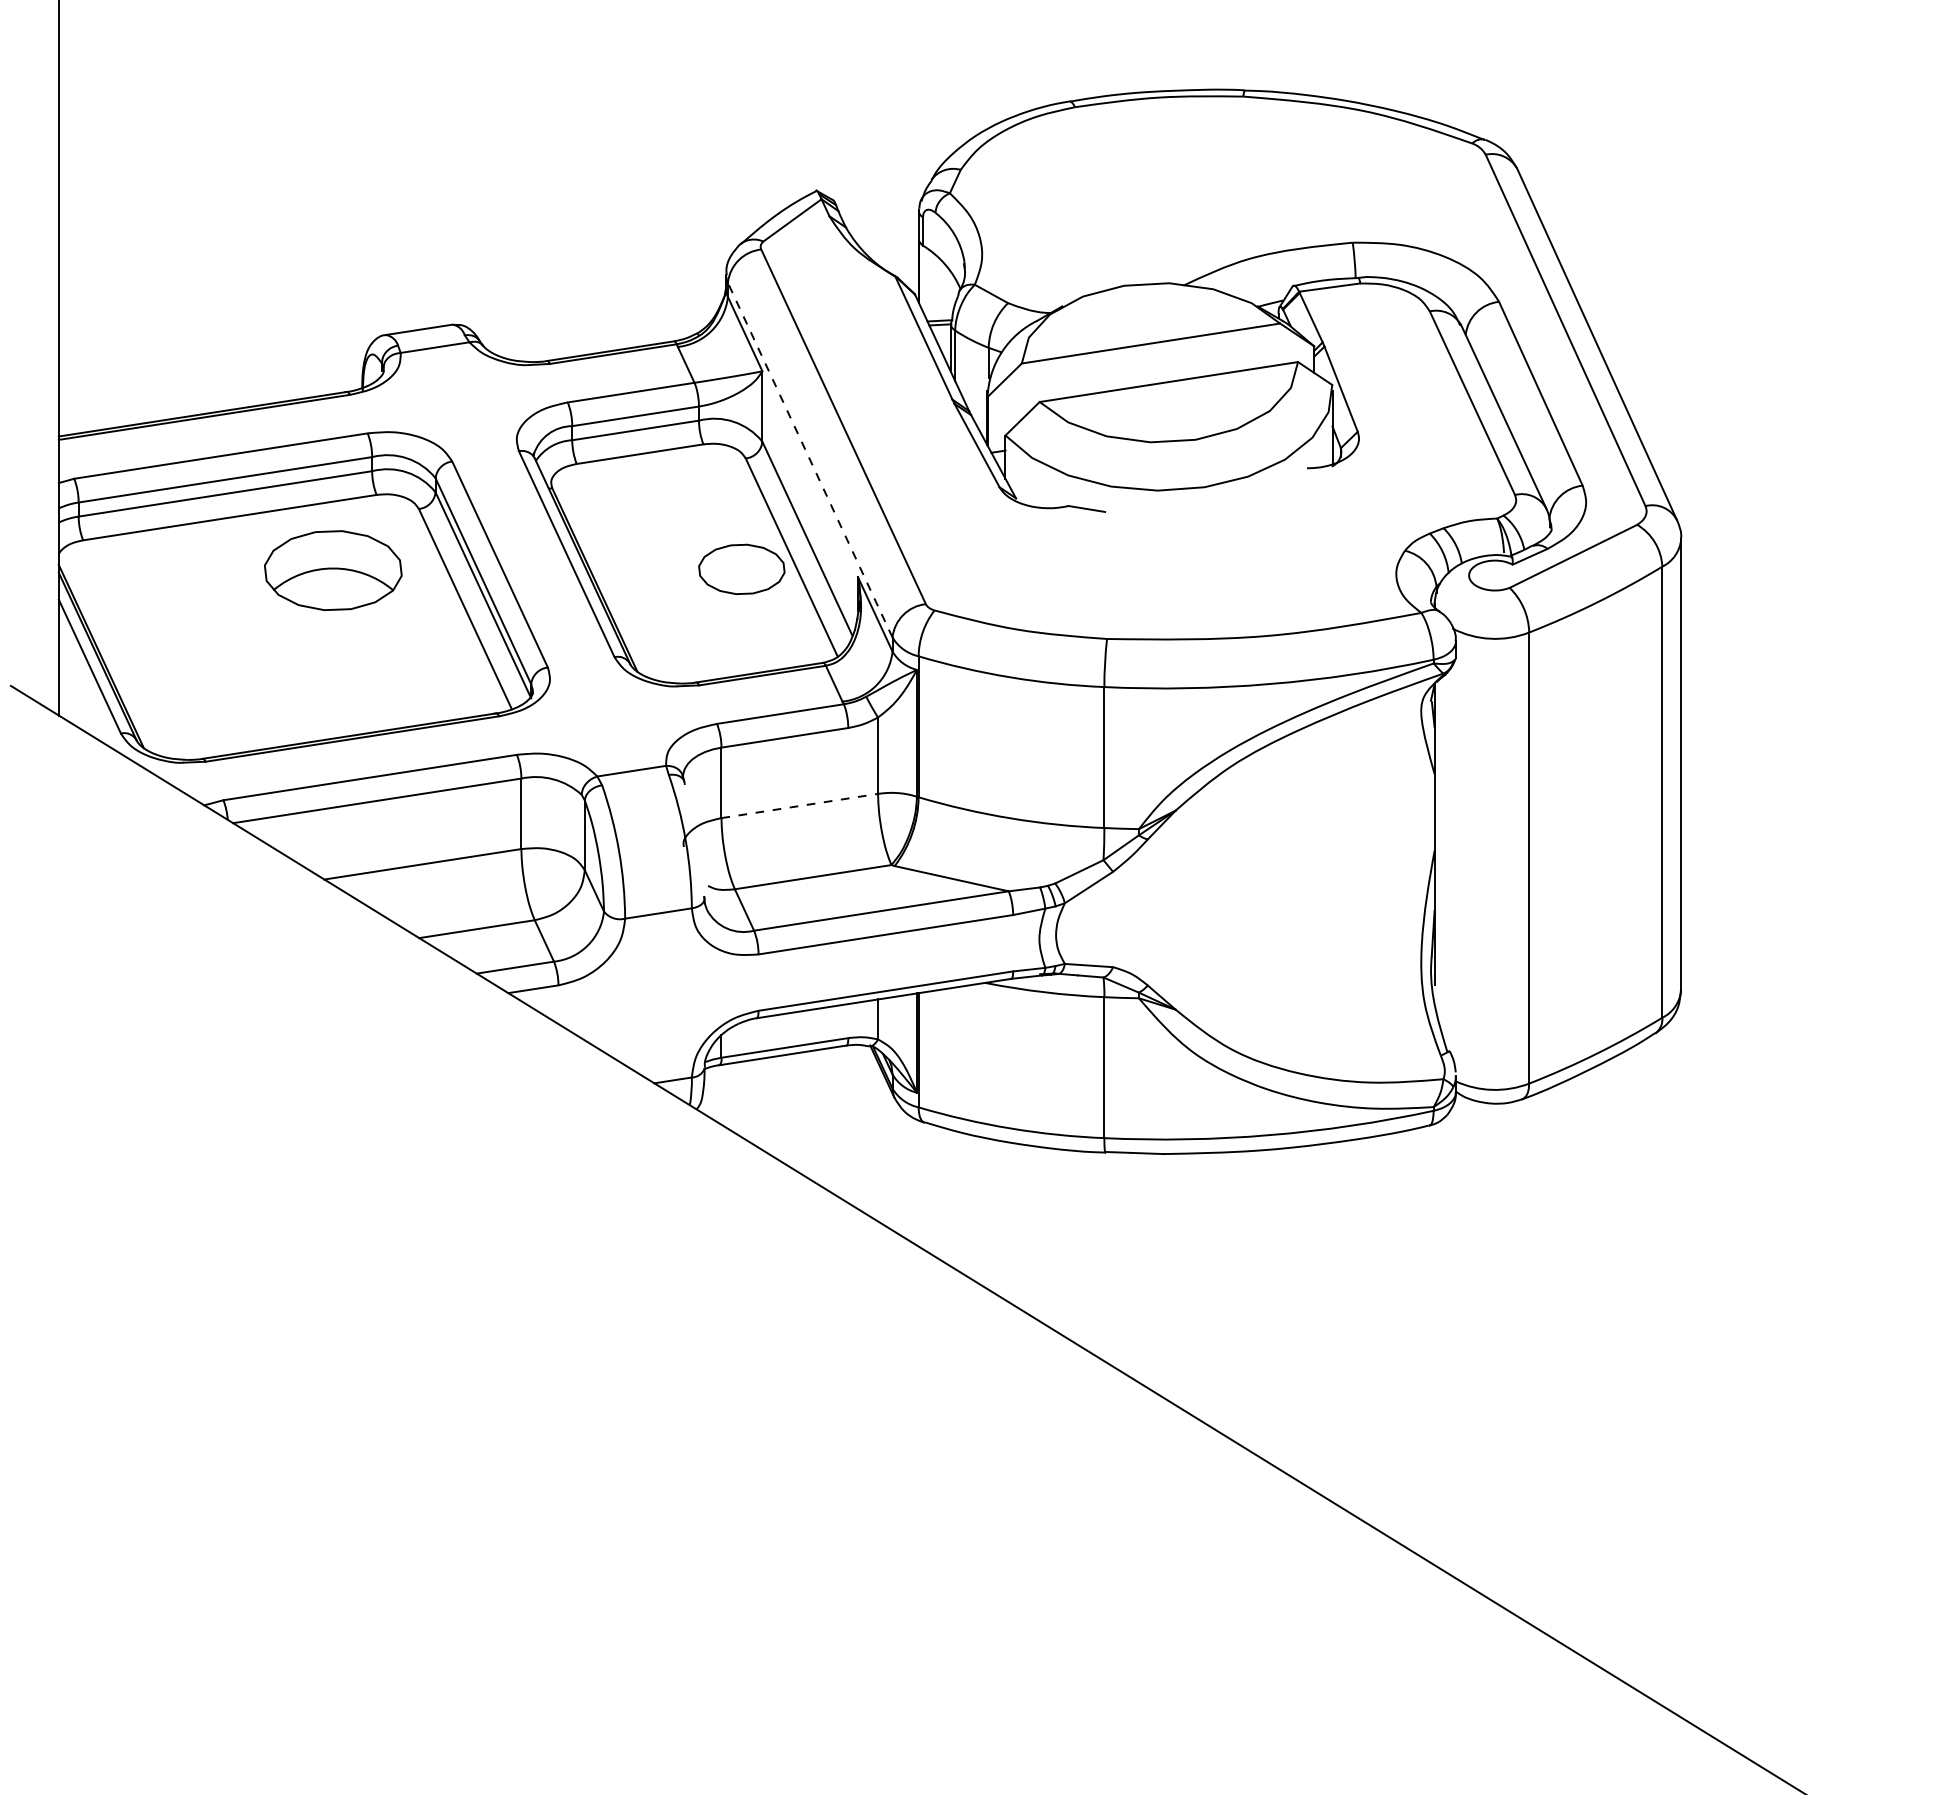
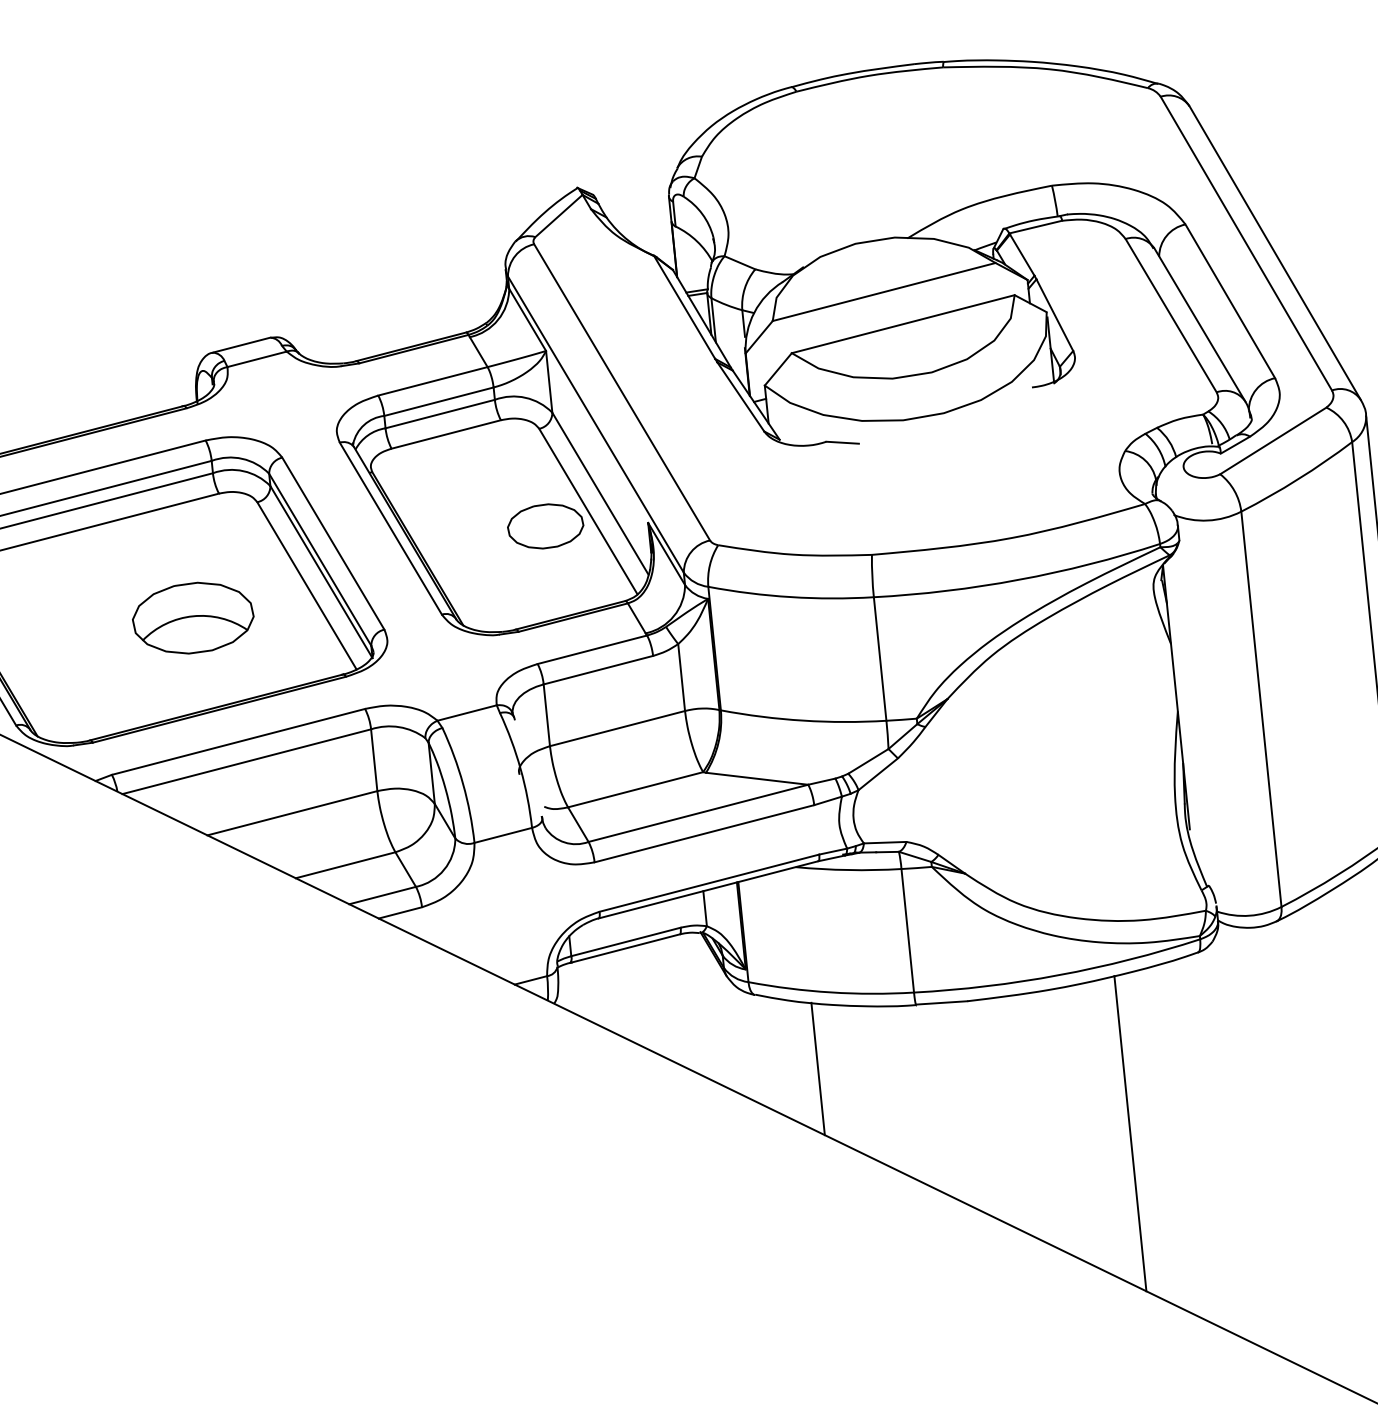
line: (810, 460) -> (596, 424), dashed -> solid
part: (333, 570) -> (193, 618), moved
line: (800, 805) -> (618, 728), dashed -> solid
line: (987, 1212) -> (818, 1068), added
line: (1332, 1322) -> (1130, 1133), added

